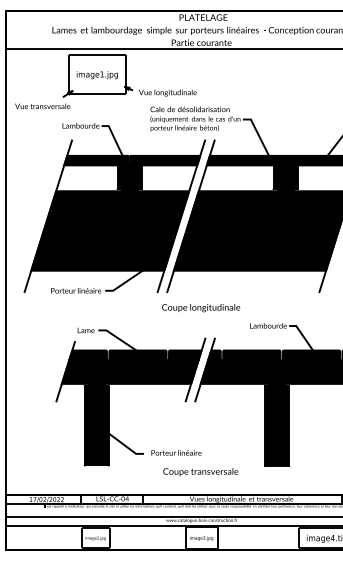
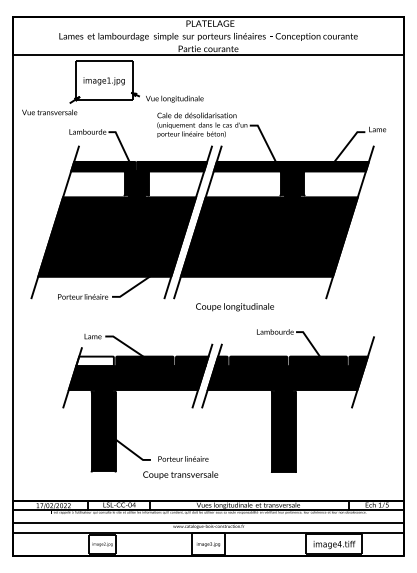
text: (200, 308) -> (234, 307), moved
fill: (87, 355) -> (94, 361), removed
text: (200, 472) -> (180, 475), moved

